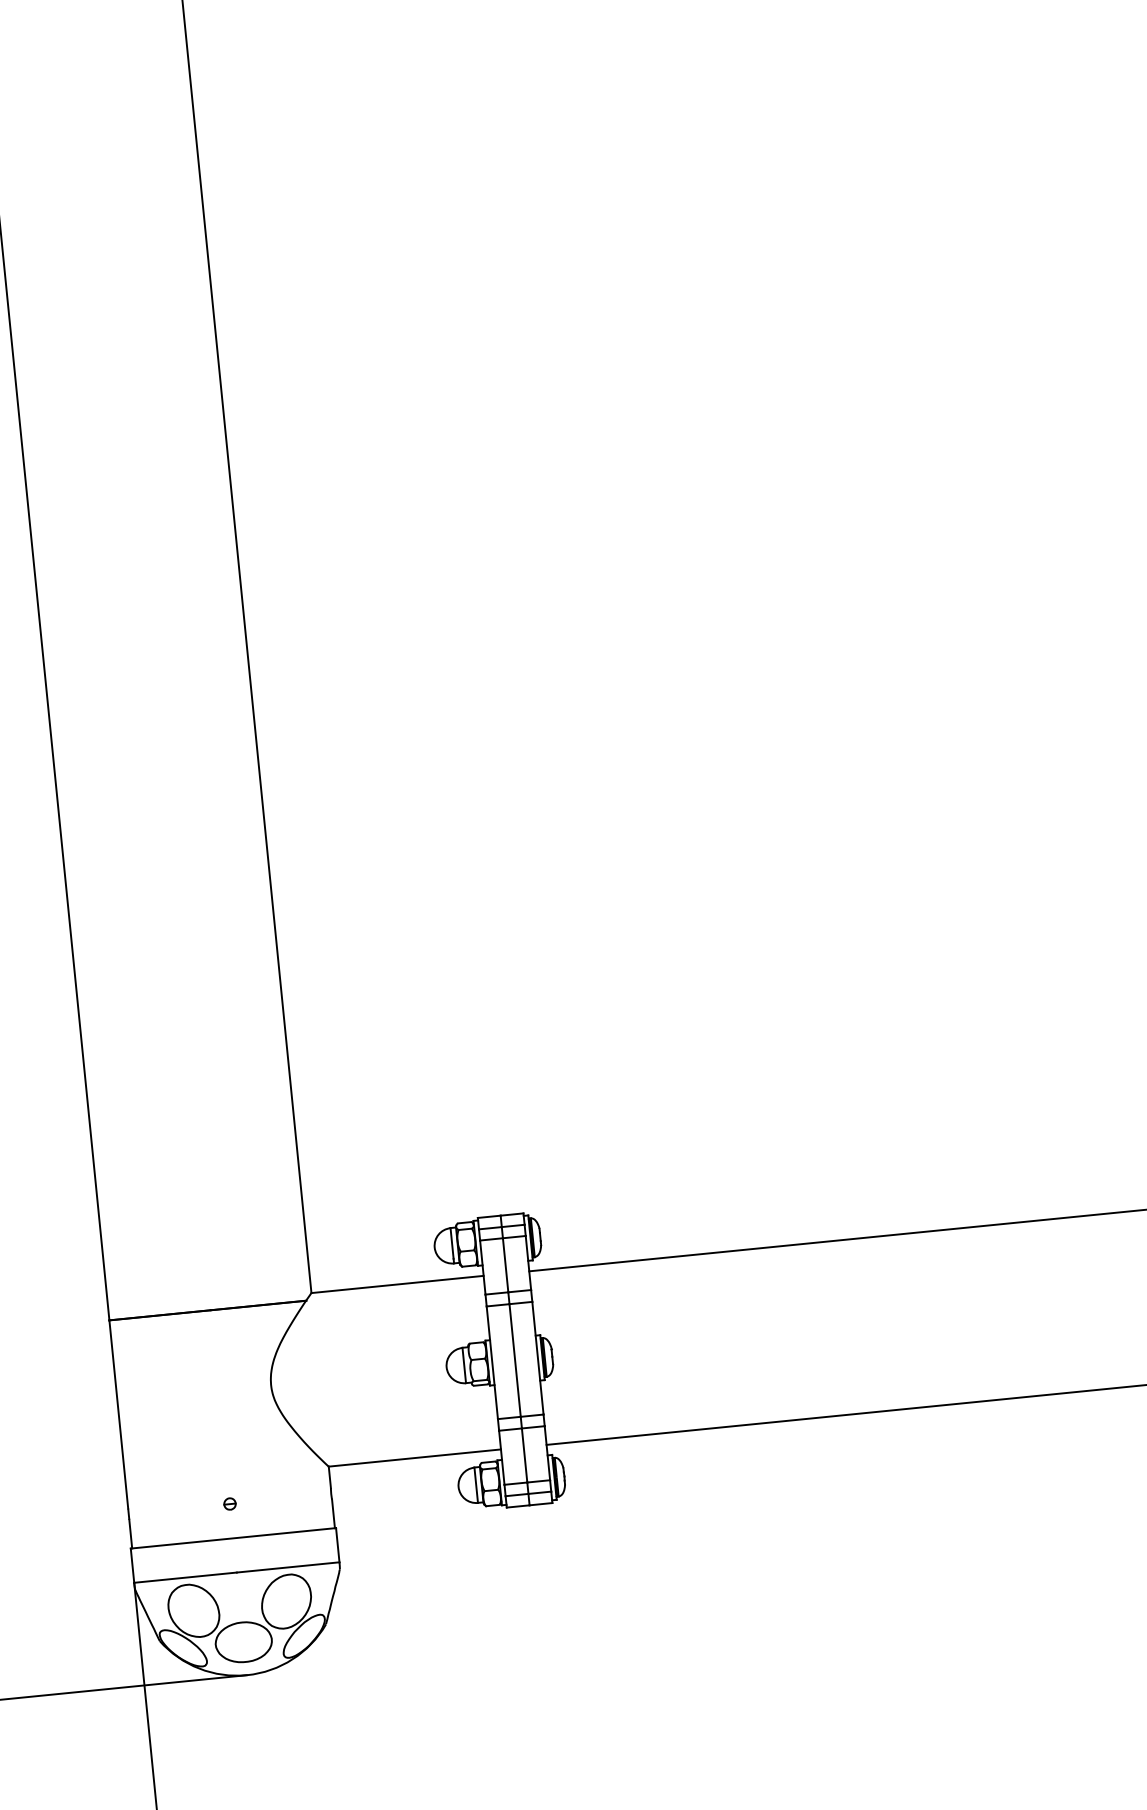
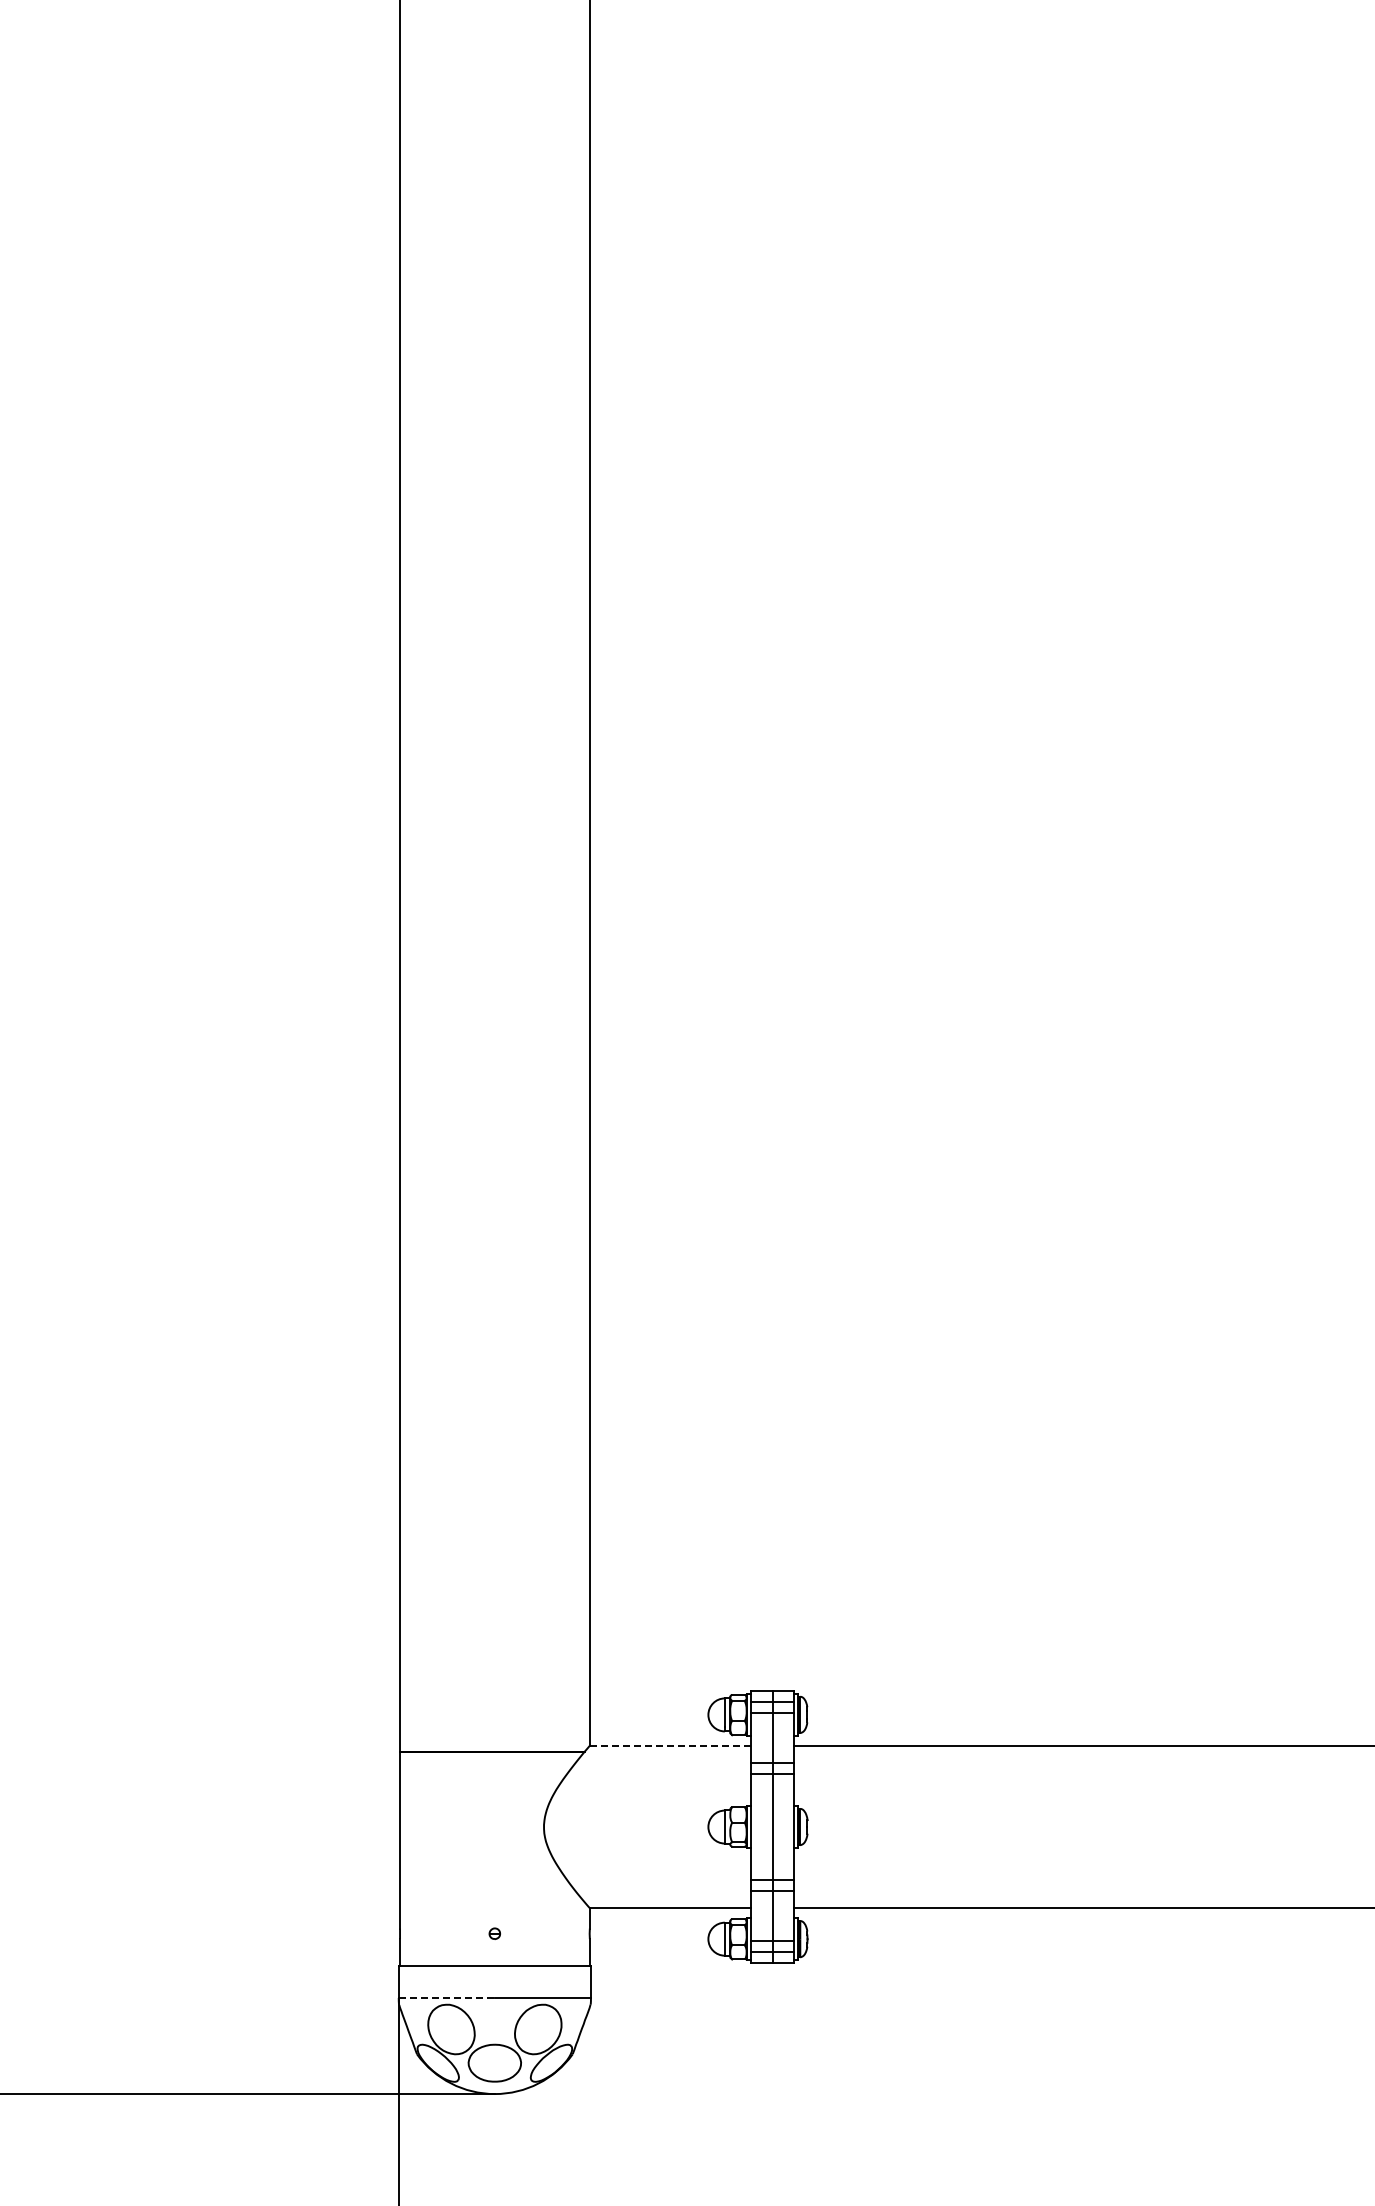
line: (397, 1284) -> (670, 1745), solid -> dashed
line: (186, 1577) -> (447, 1997), solid -> dashed

